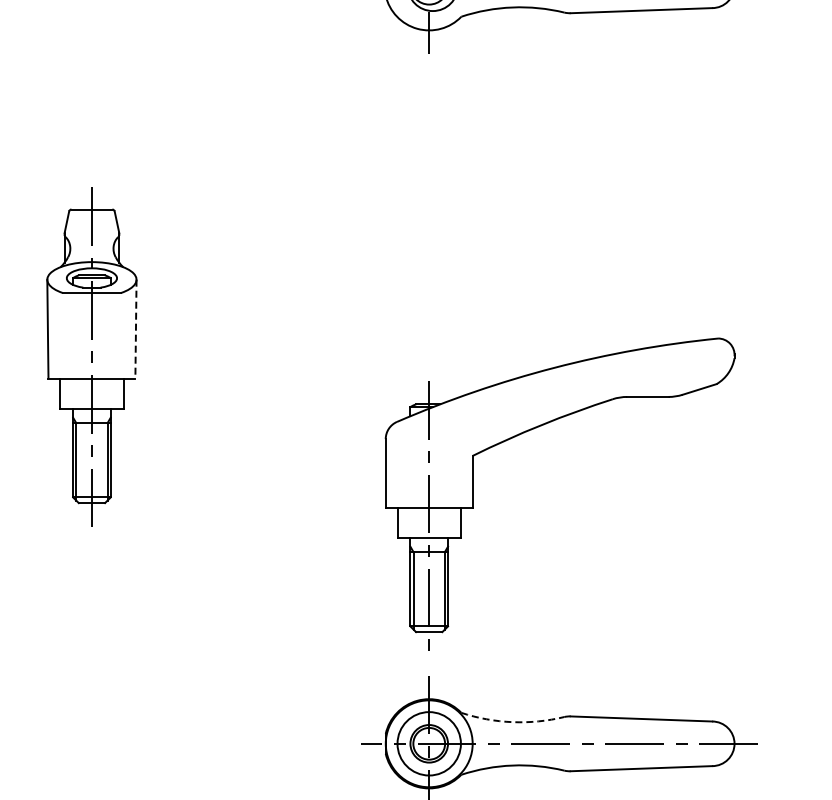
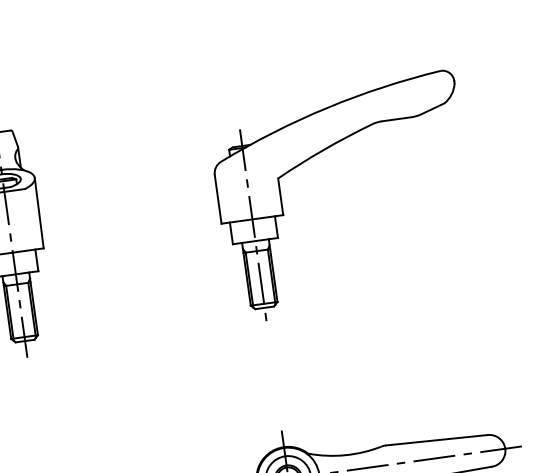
line: (135, 329) -> (38, 213), dashed -> solid
part: (534, 429) -> (319, 153), moved
arc: (512, 722) -> (345, 455), dashed -> solid

